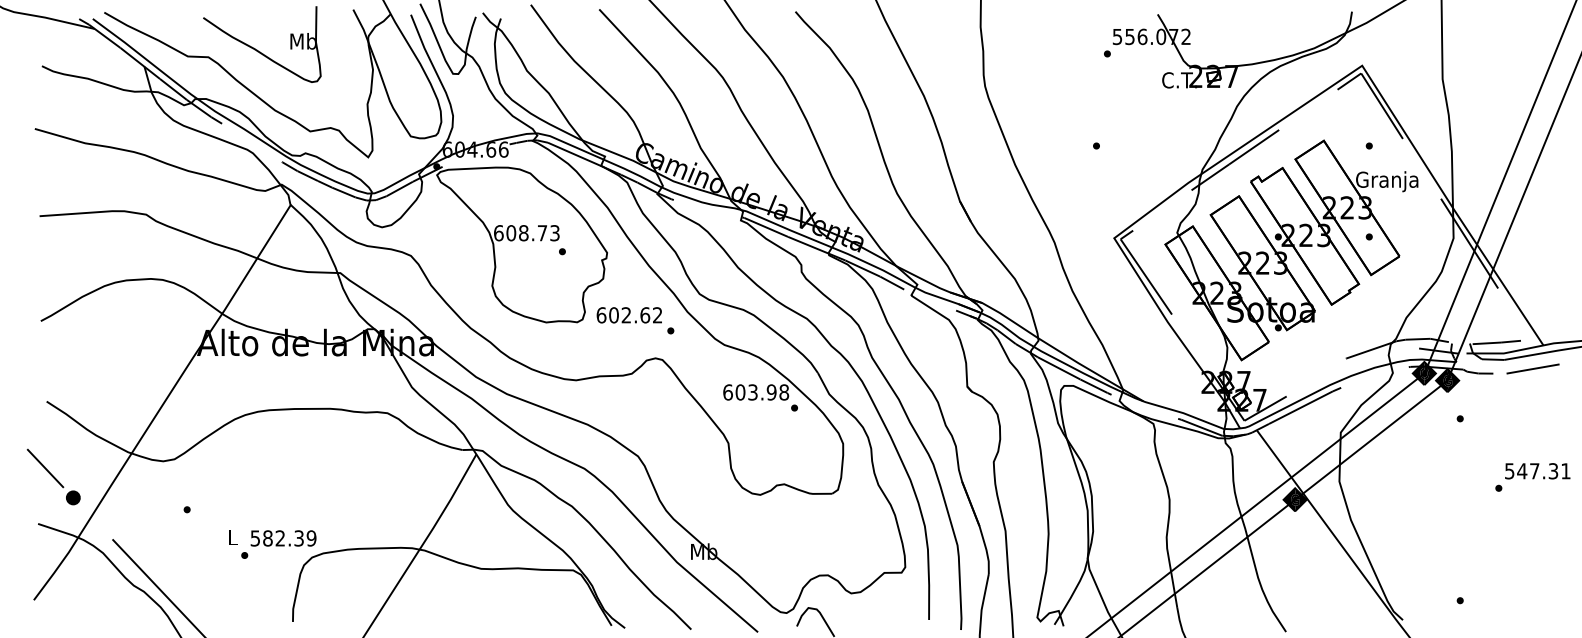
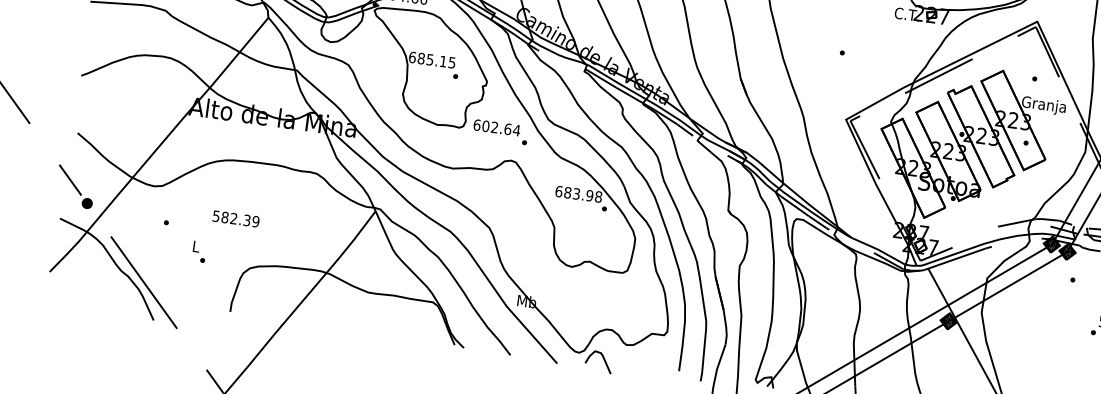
text: (532, 233) -> (436, 60), 608.73 -> 685.15
text: (657, 315) -> (516, 130), 602.62 -> 602.64
text: (740, 392) -> (567, 192), 603.98 -> 683.98
text: (283, 538) -> (236, 219), moved

